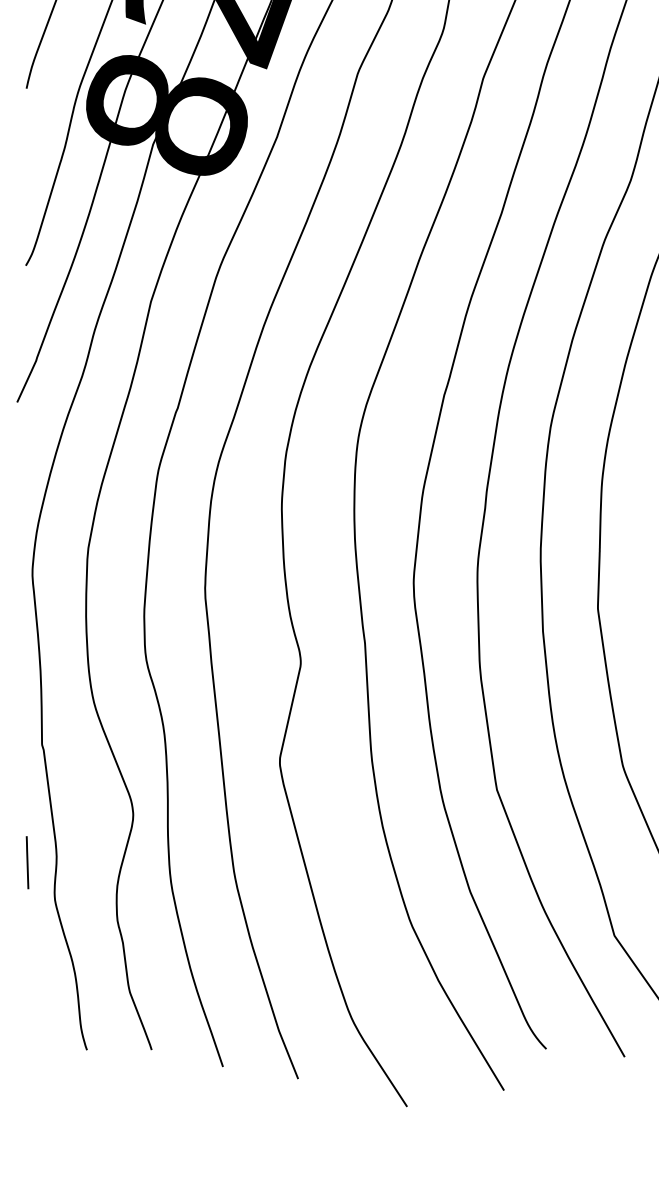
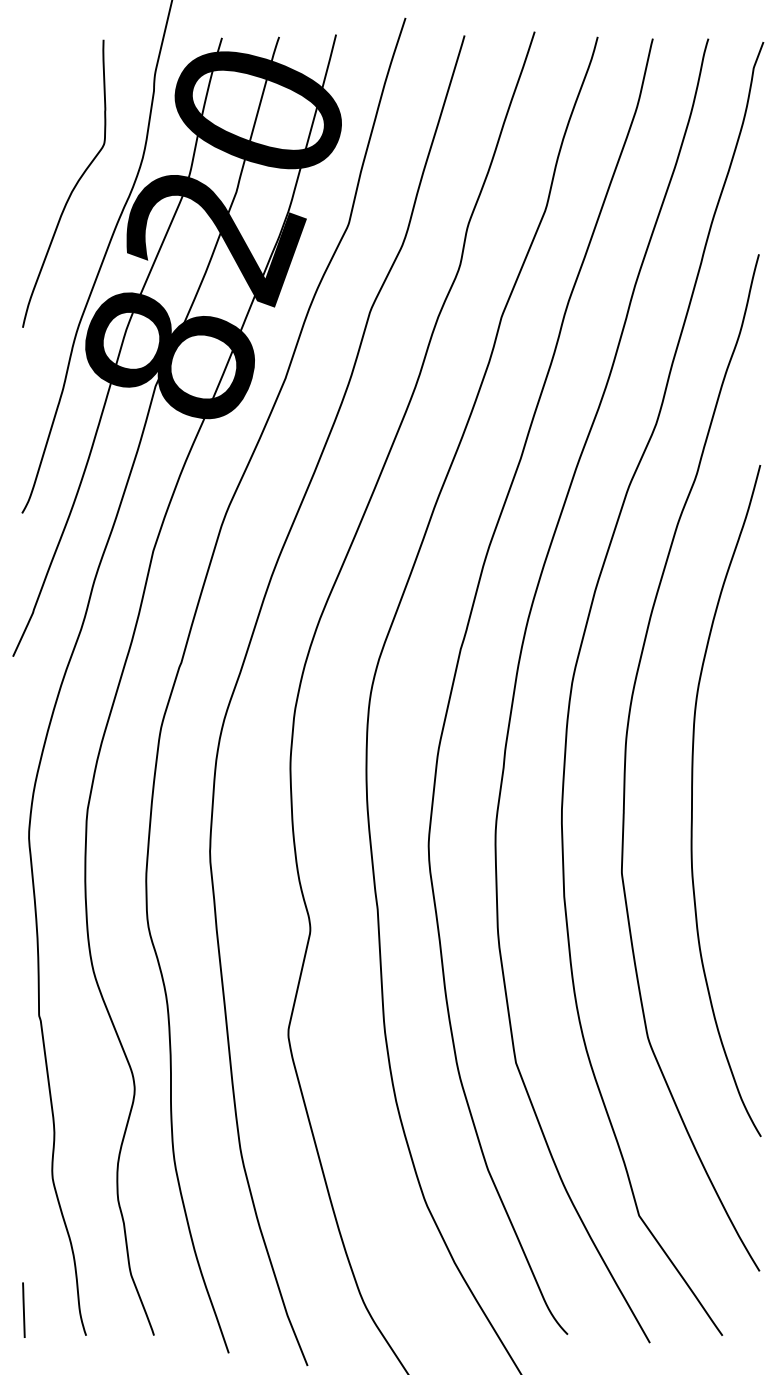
line: (27, 862) -> (23, 1309), moved

